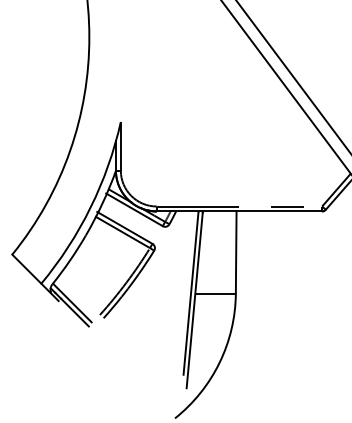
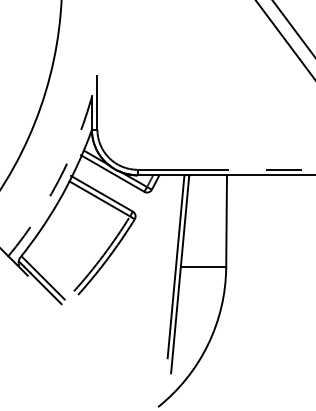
arc: (90, 207) -> (63, 170), solid -> dashed

